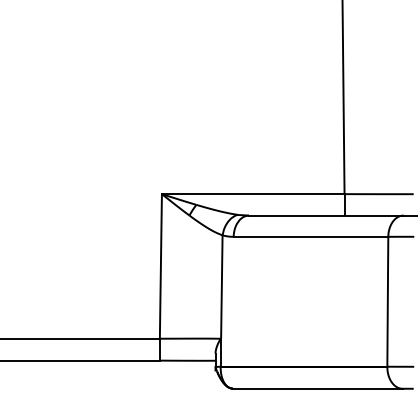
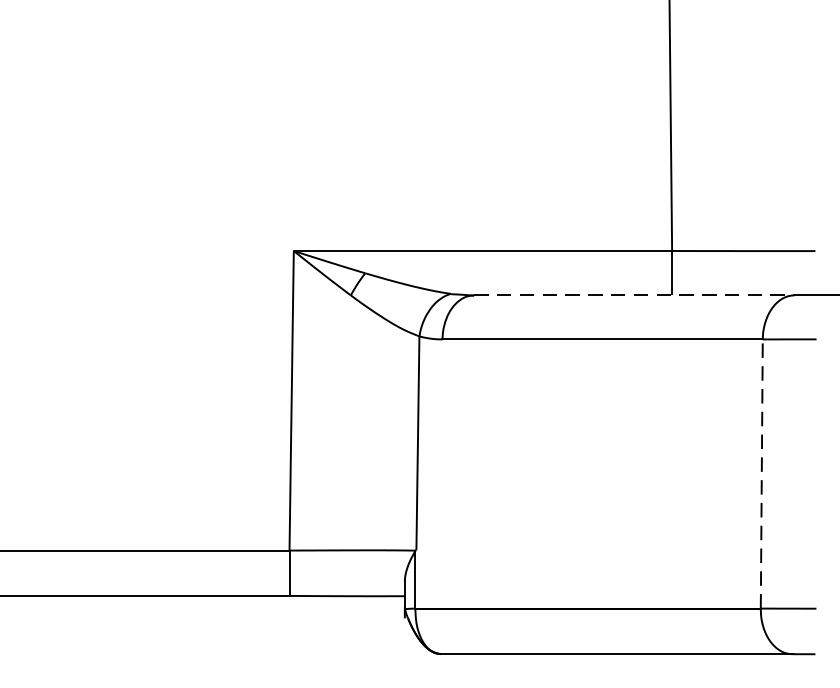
line: (326, 215) -> (634, 295), solid -> dashed
line: (387, 301) -> (761, 473), solid -> dashed

